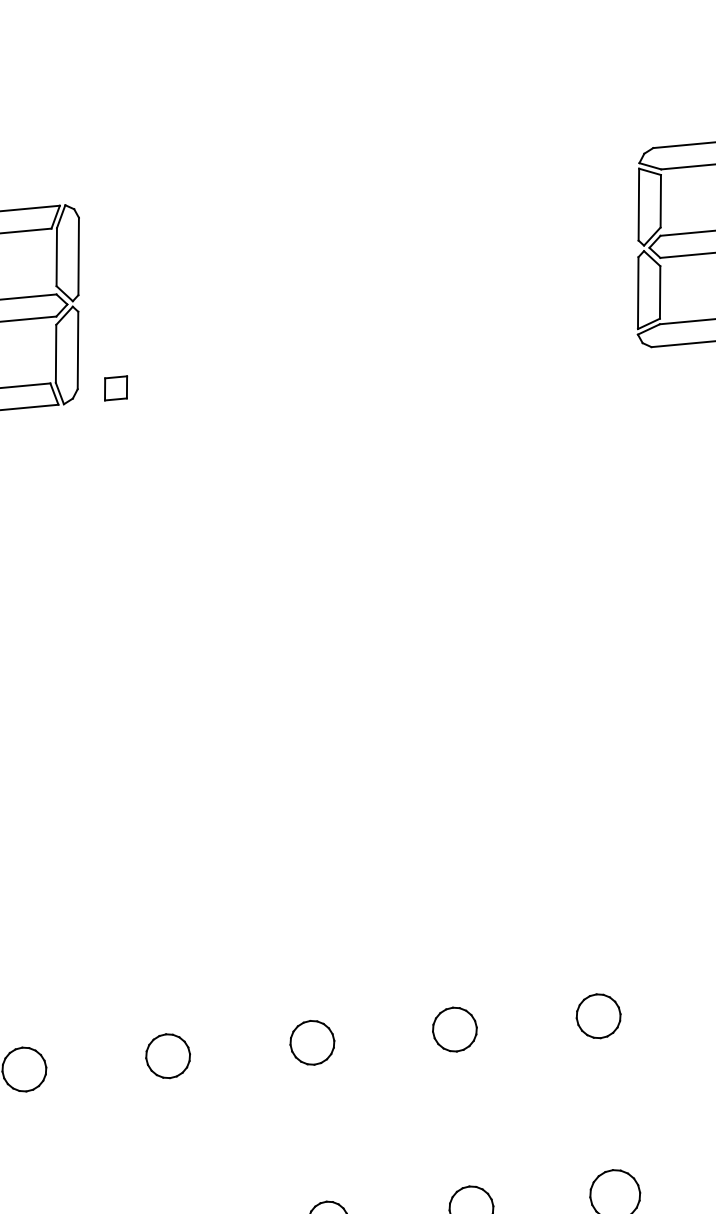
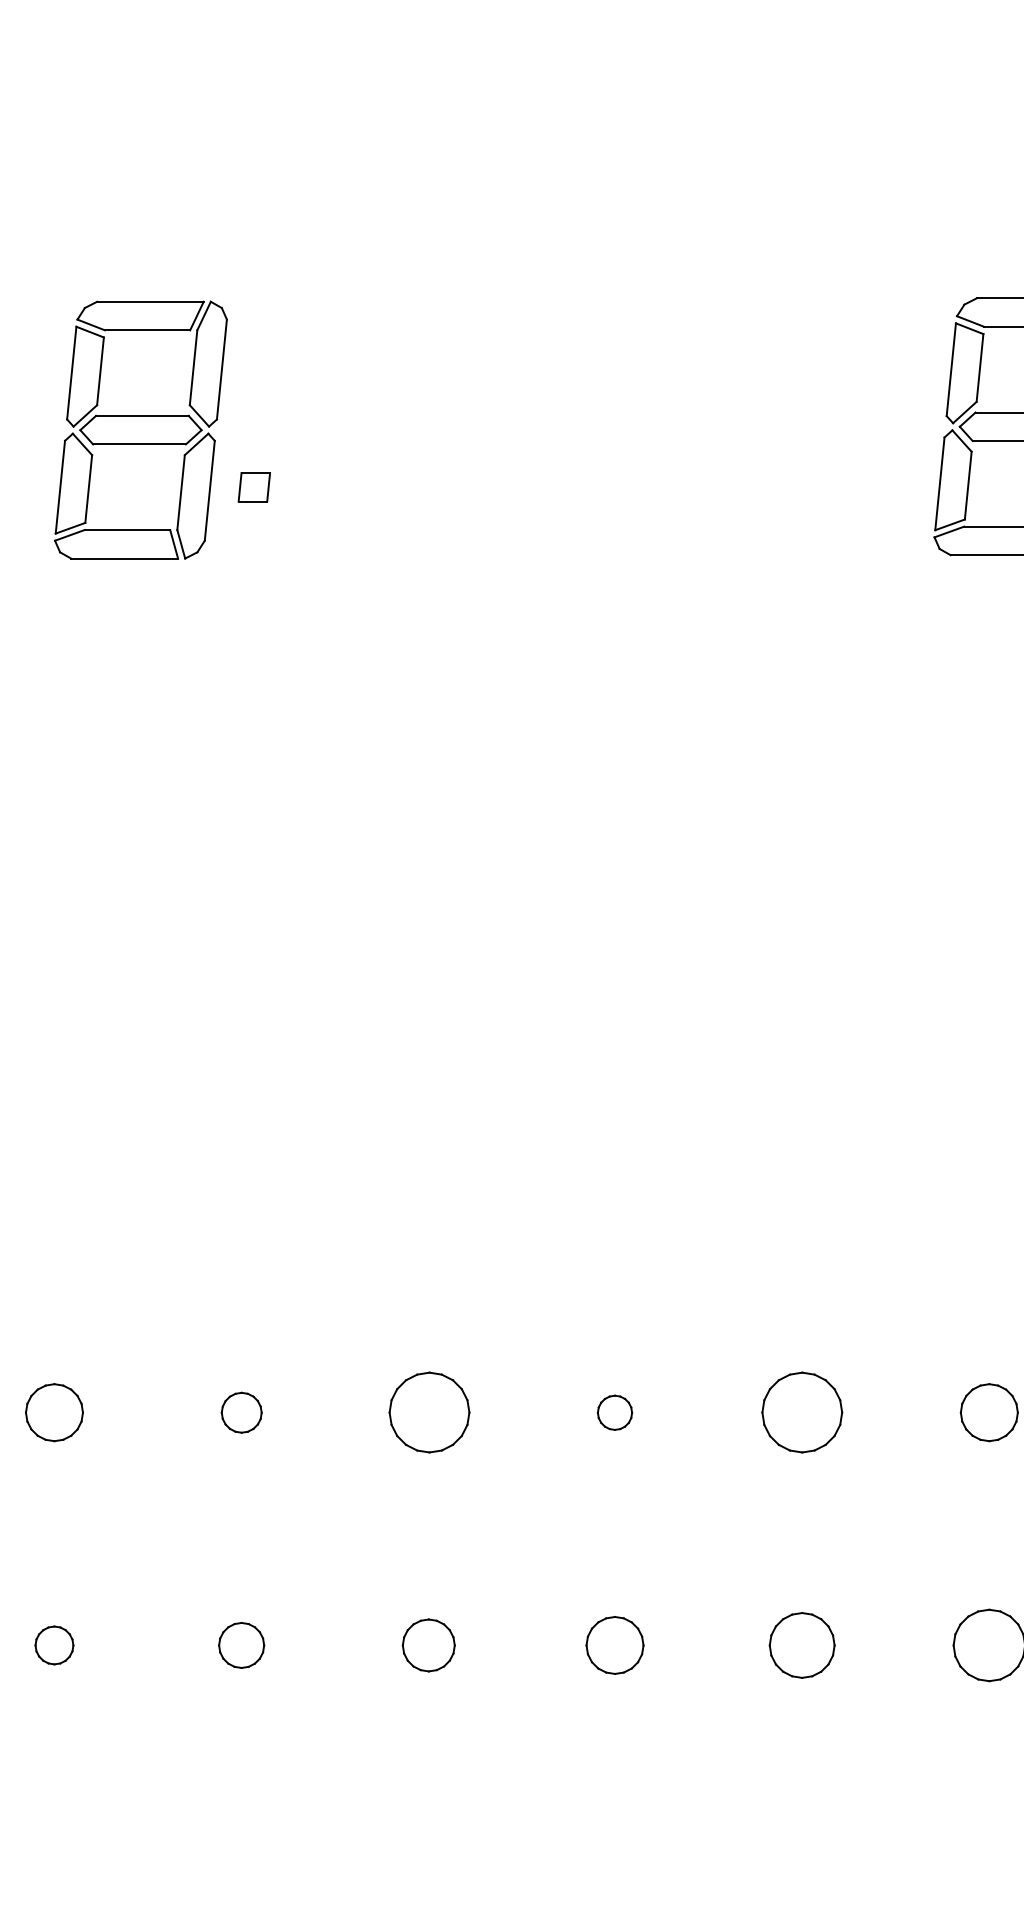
part: (115, 388) -> (253, 487), moved
part: (598, 1016) -> (801, 1412), size x1.4
part: (454, 1029) -> (614, 1412), size x0.6
part: (312, 1042) -> (429, 1412), size x1.4
part: (168, 1056) -> (241, 1412), size x0.7

